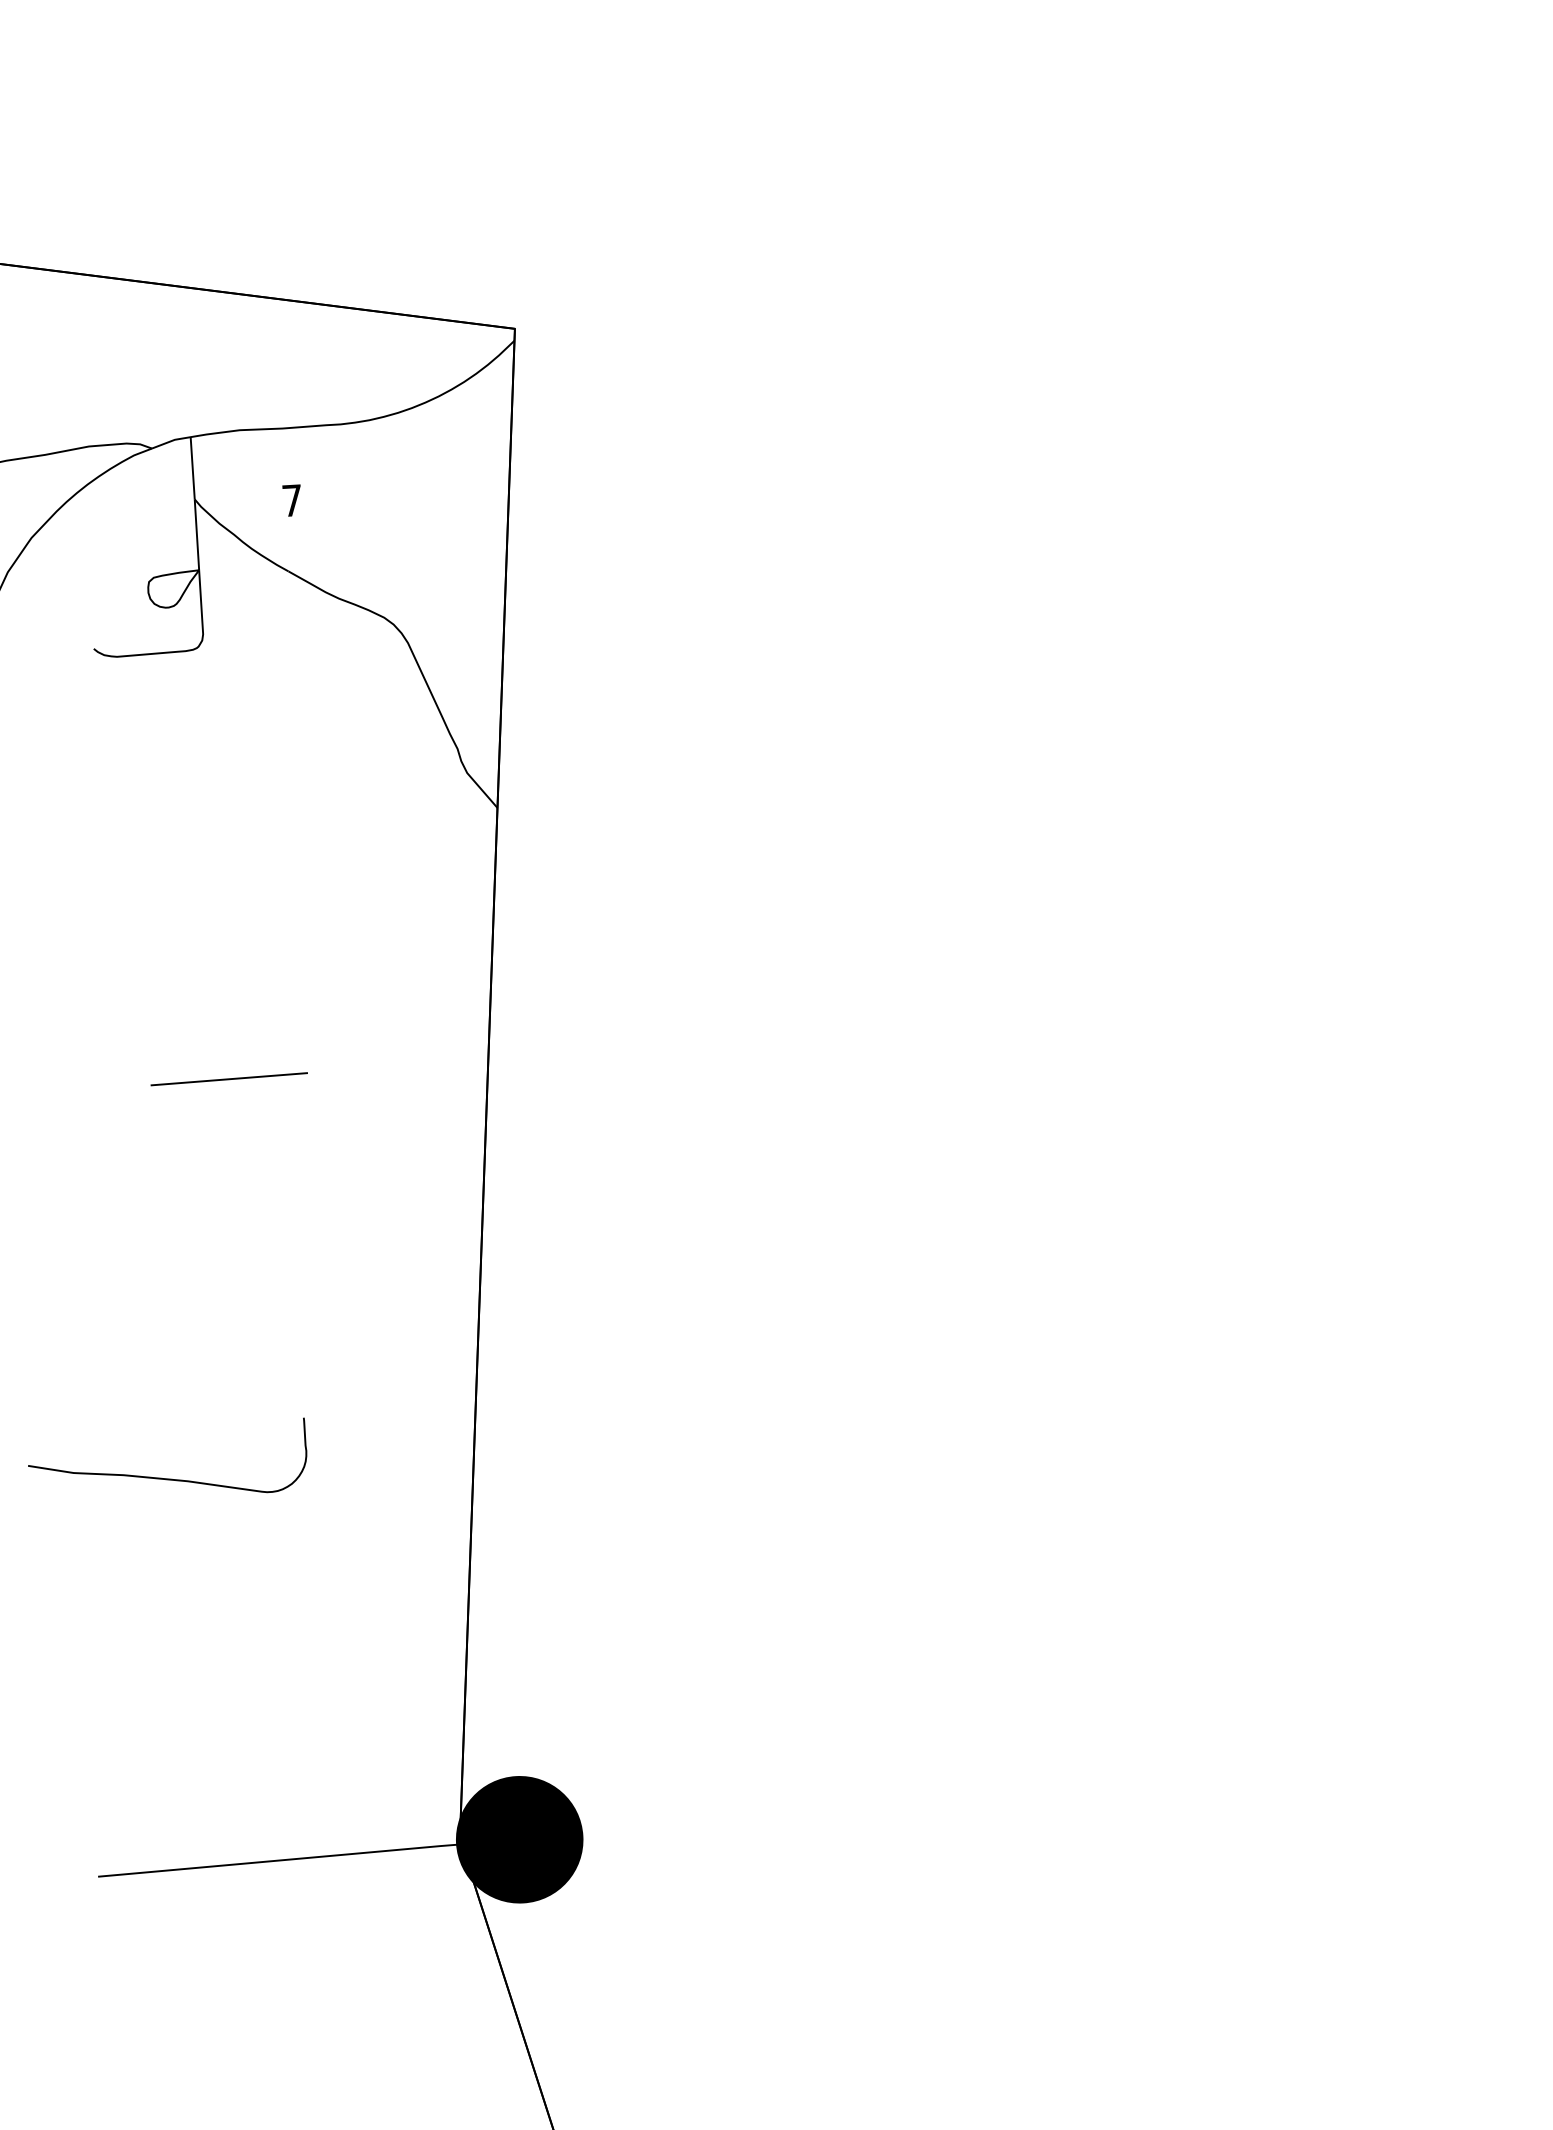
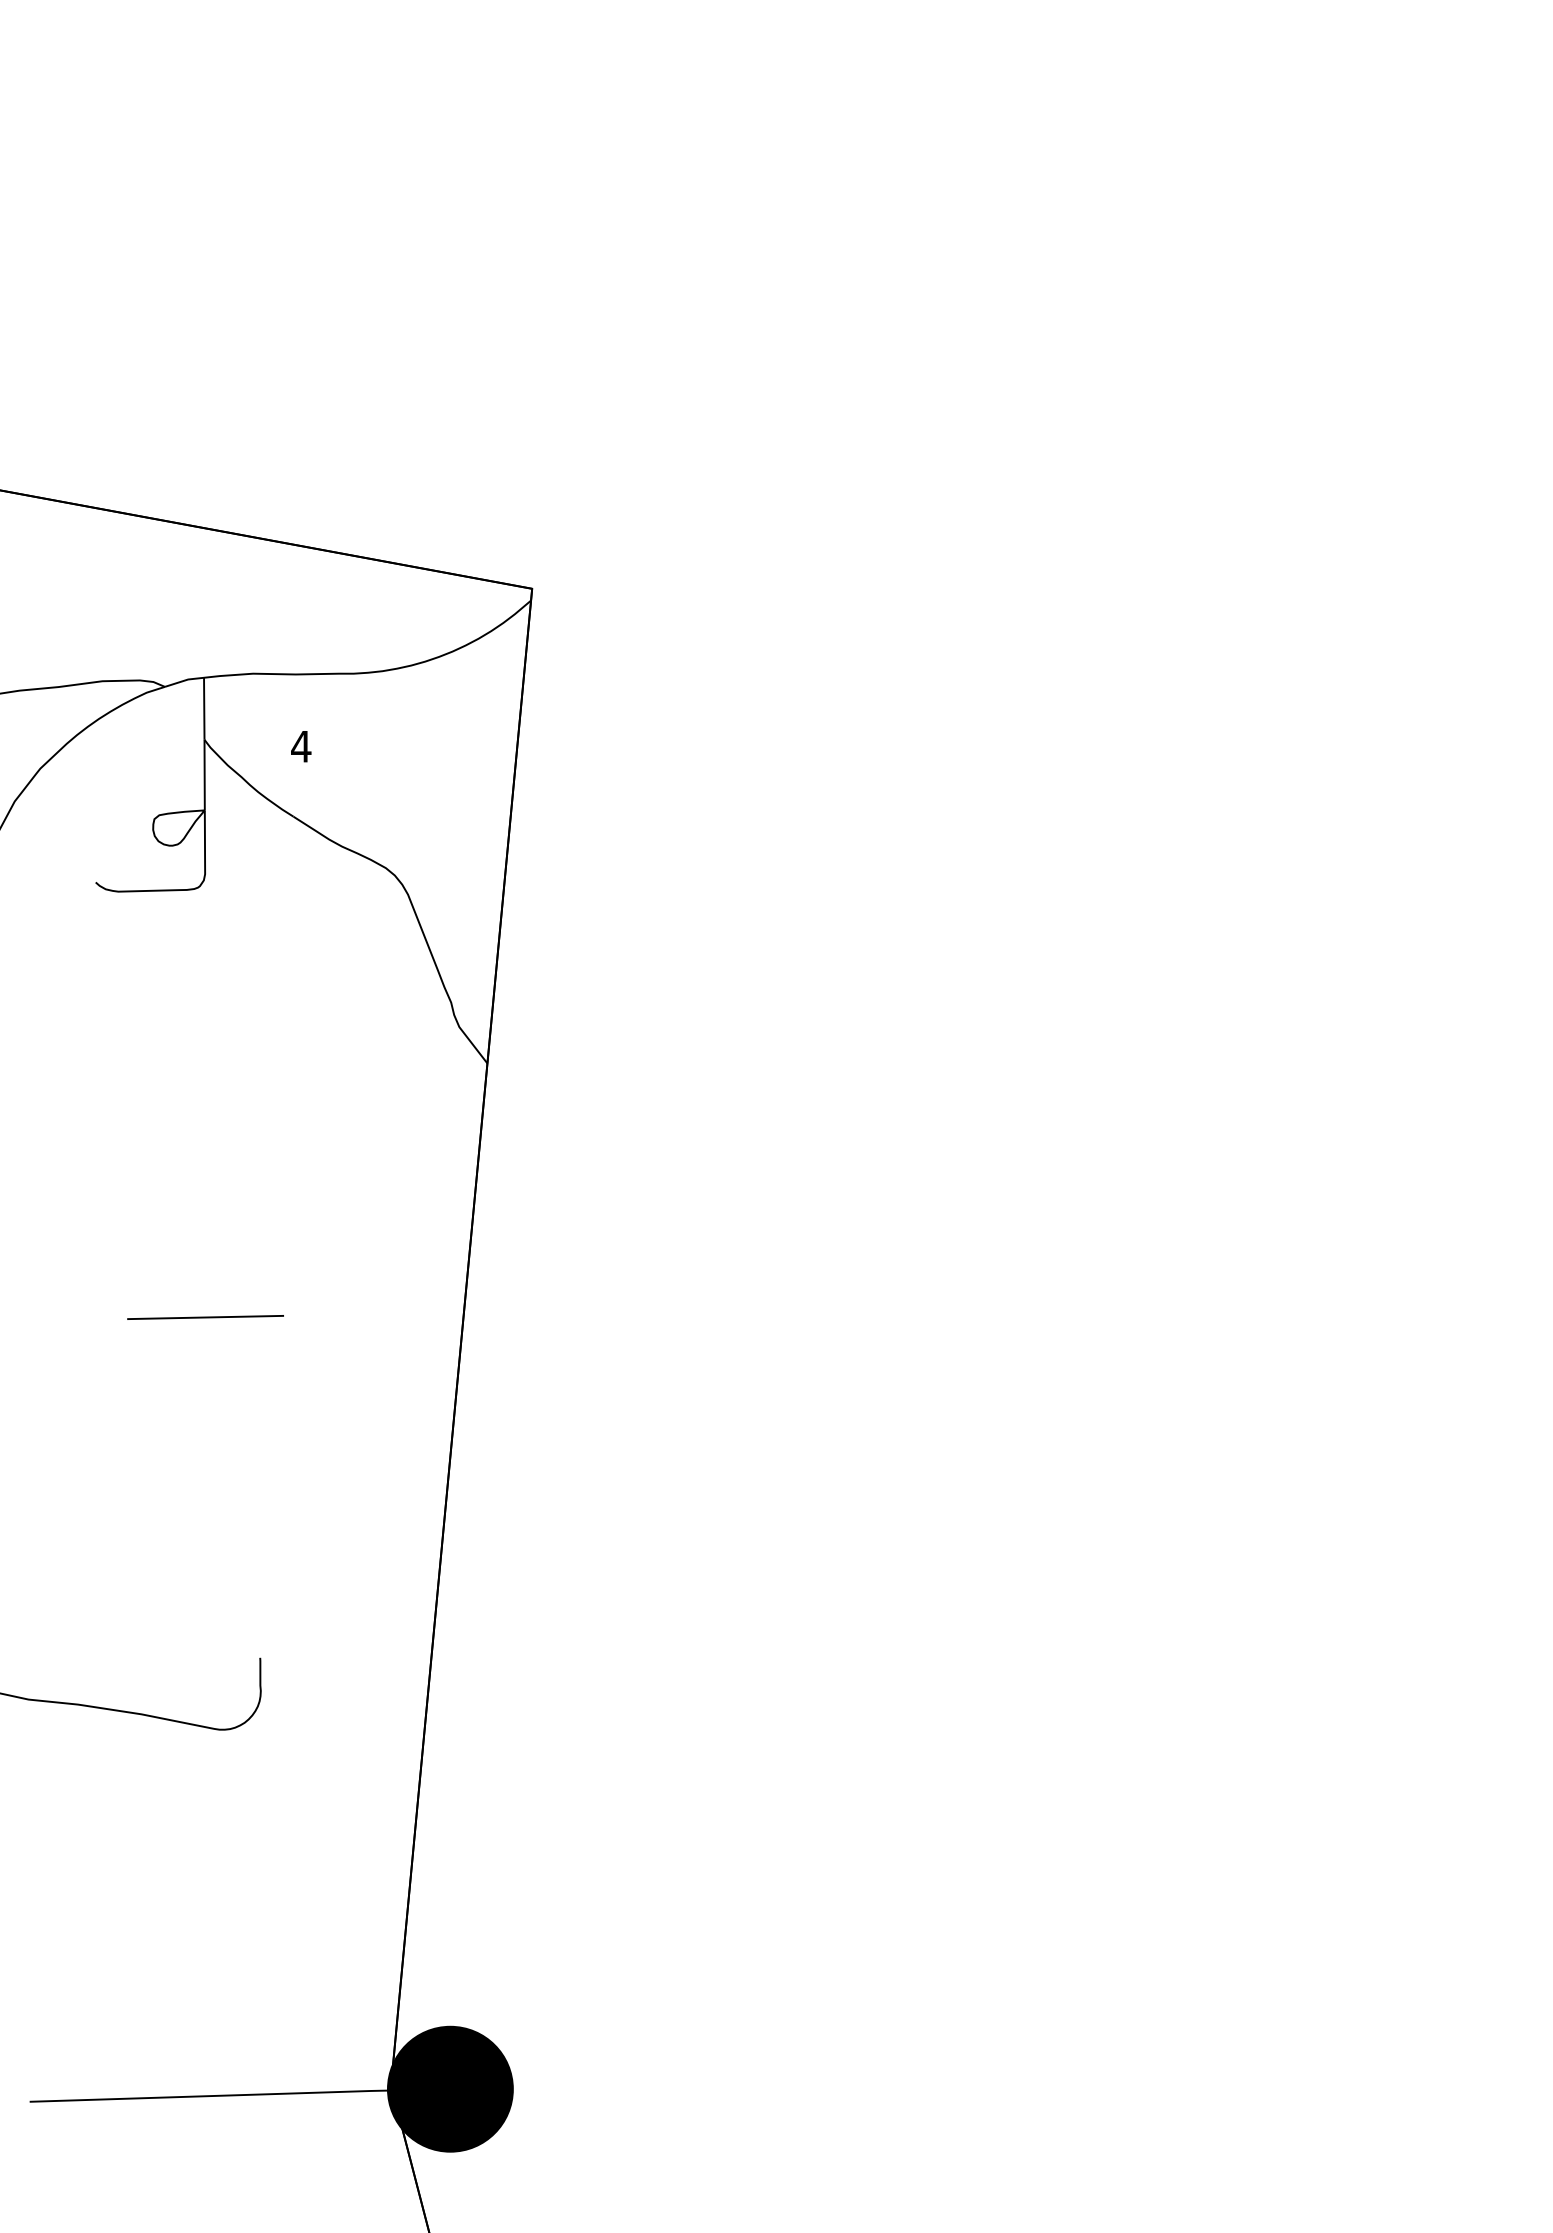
text: (292, 500) -> (301, 746), 7 -> 4

